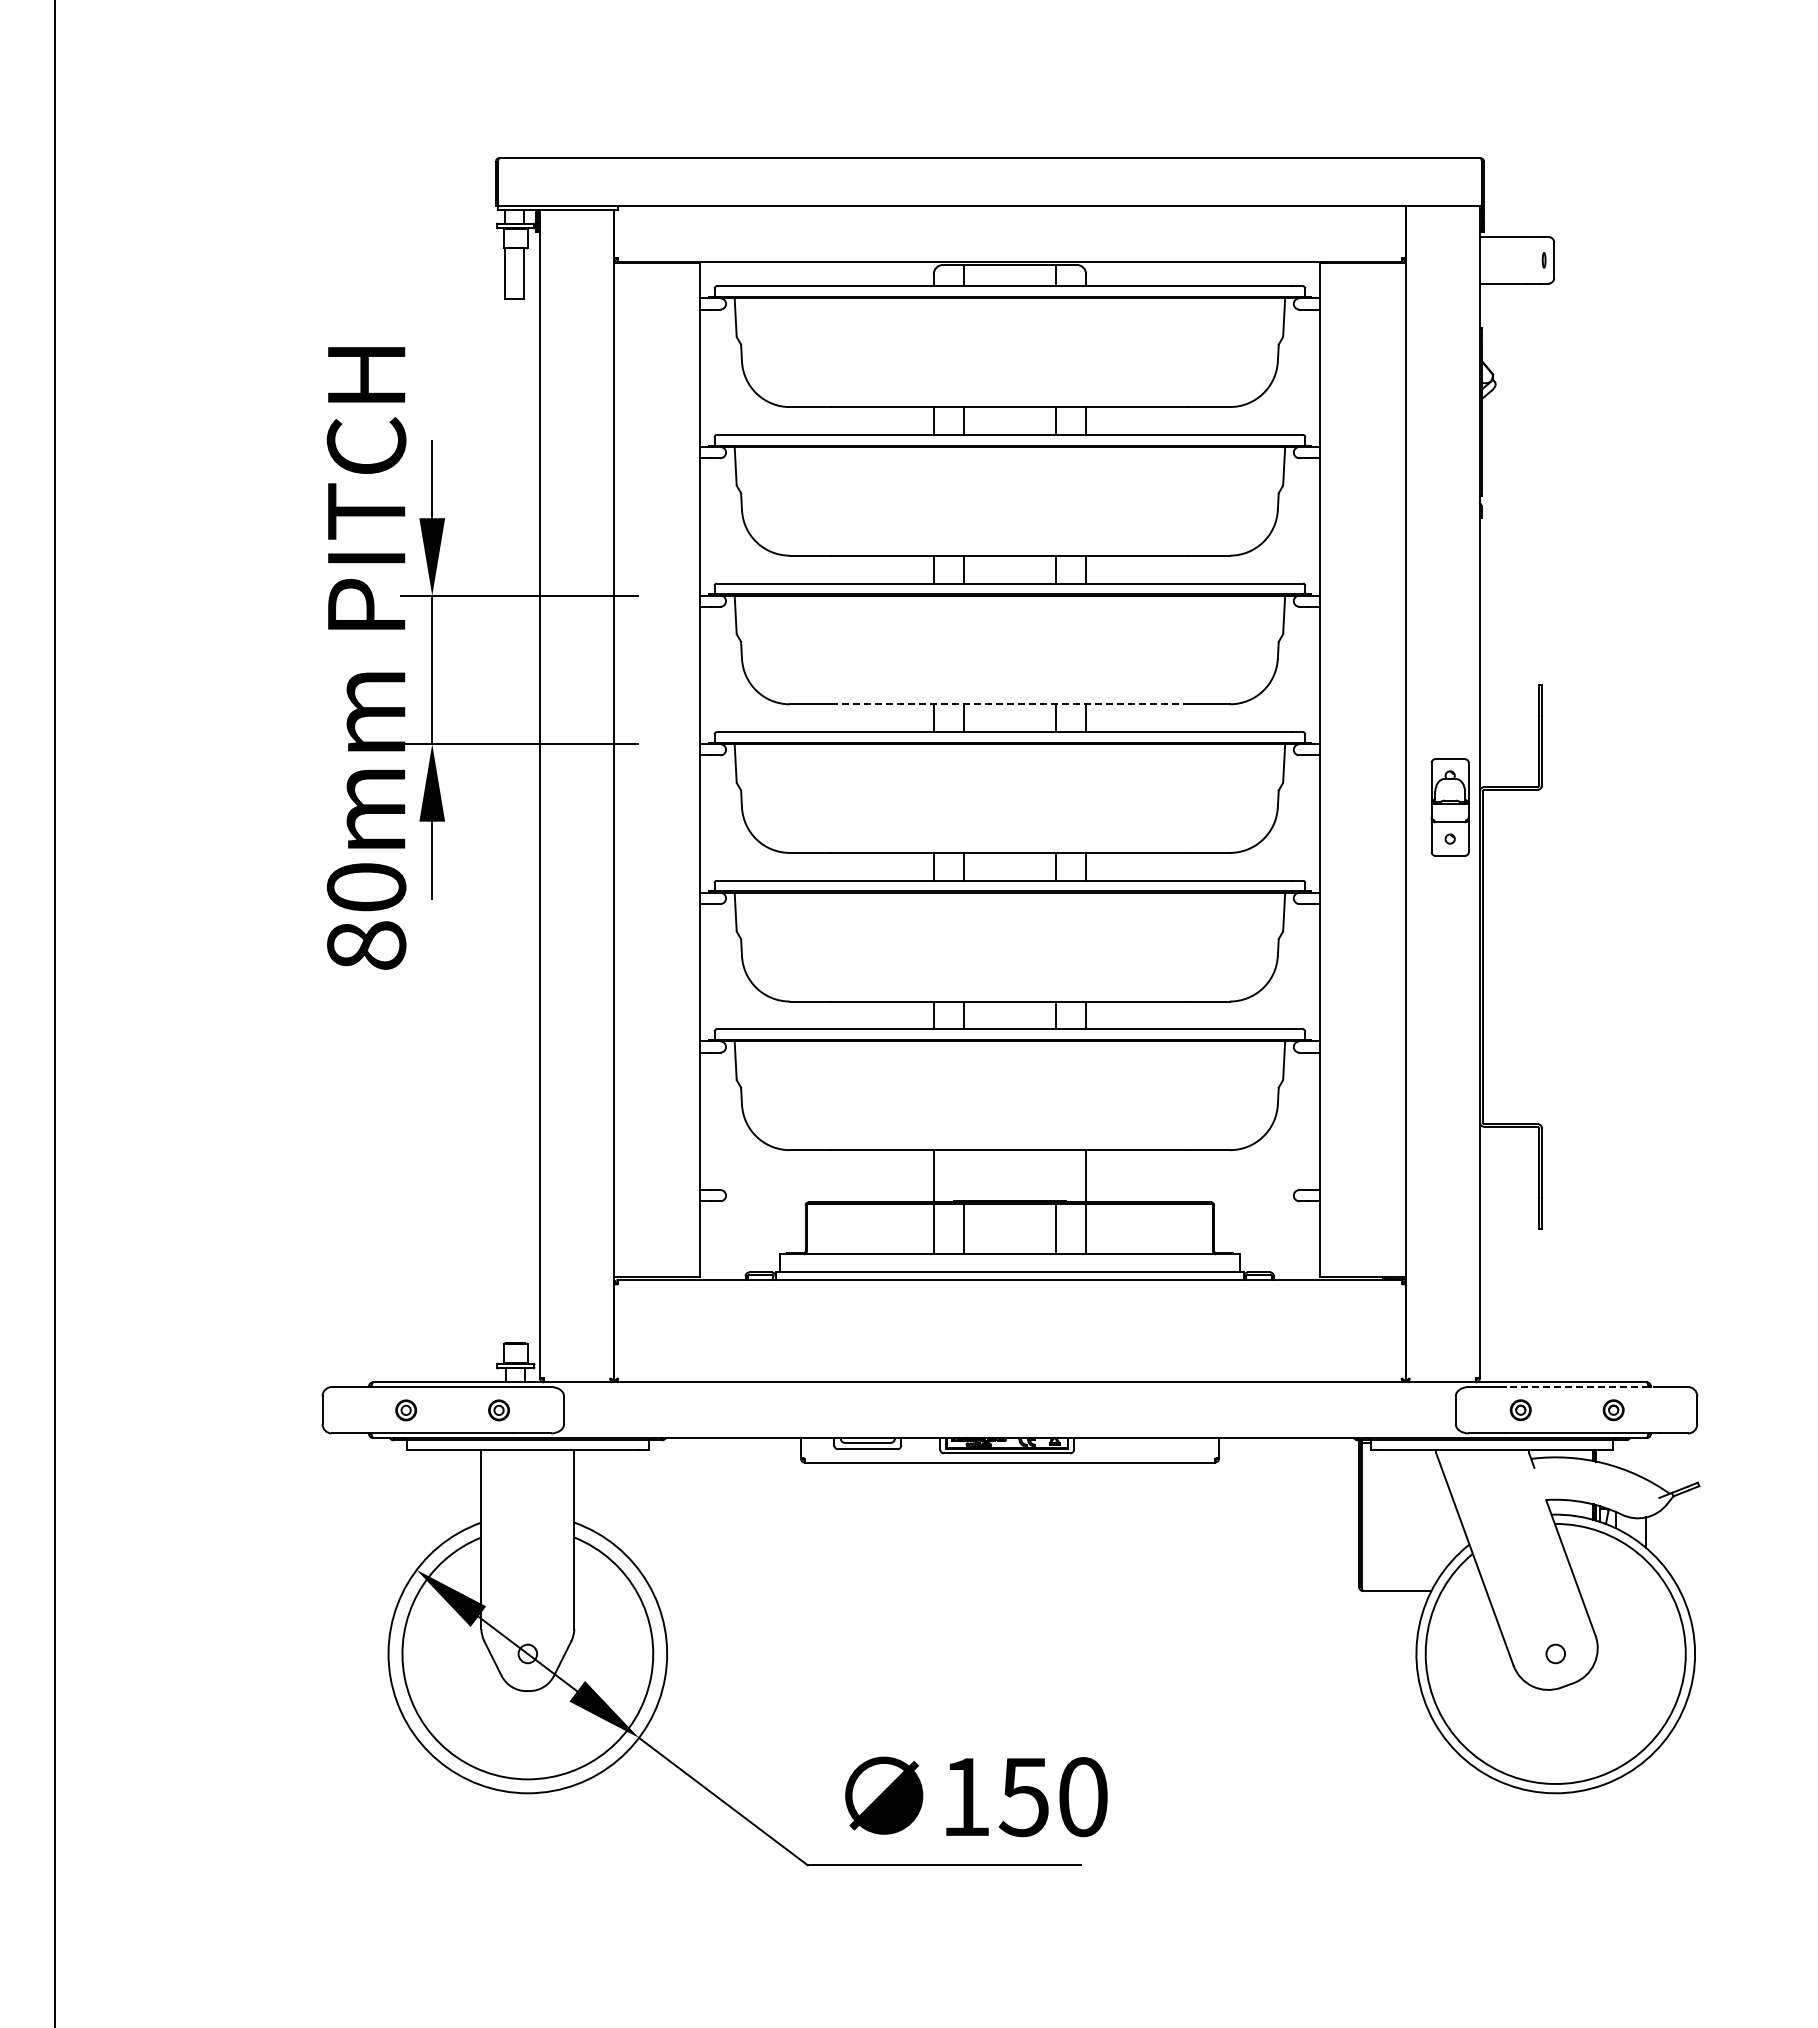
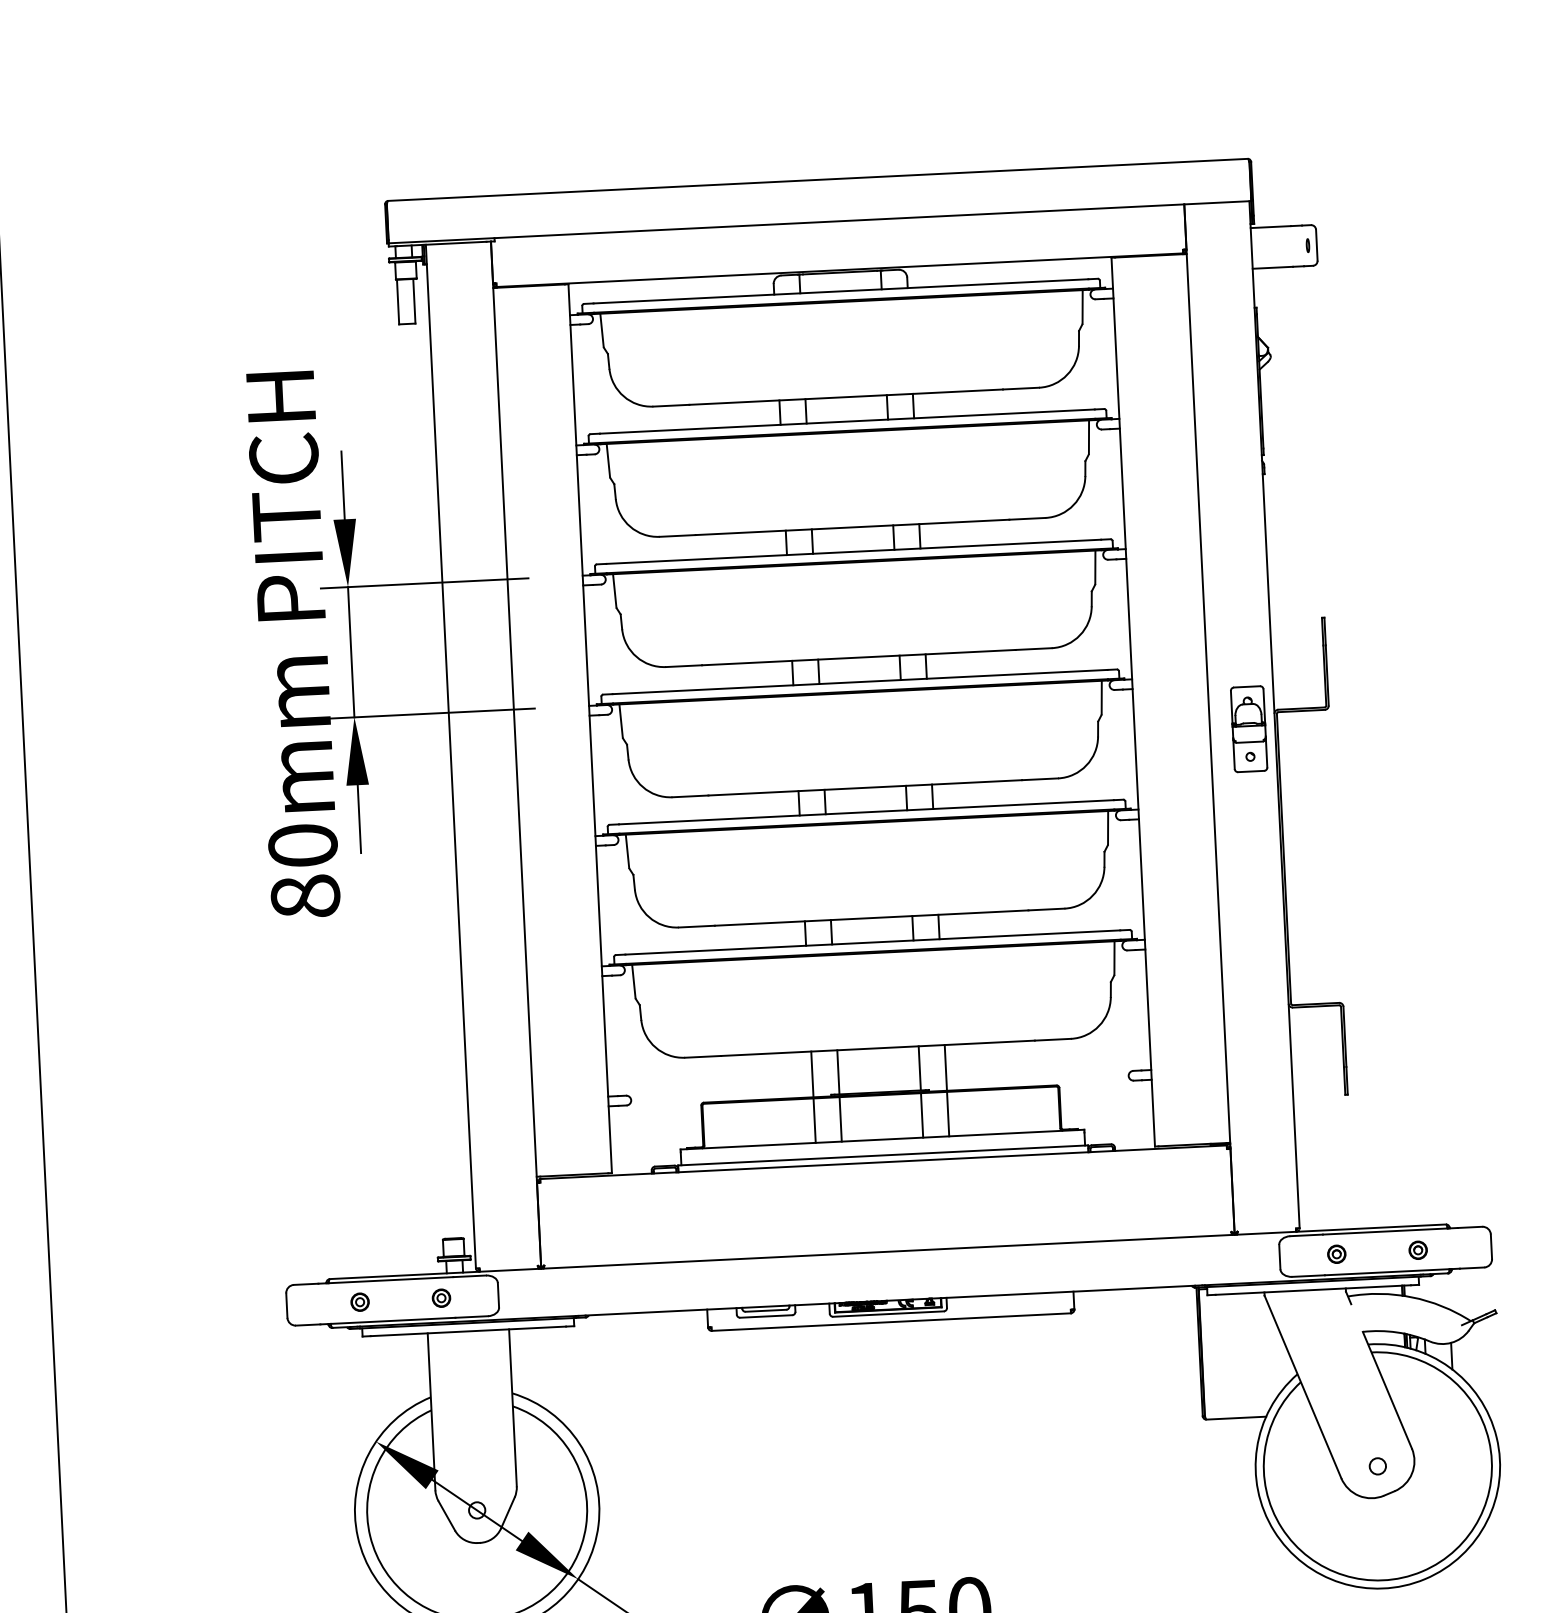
line: (1009, 704) -> (858, 657), dashed -> solid
line: (963, 1175) -> (838, 1072), added
line: (1056, 1175) -> (919, 1068), added
line: (1582, 1387) -> (1389, 1231), dashed -> solid

